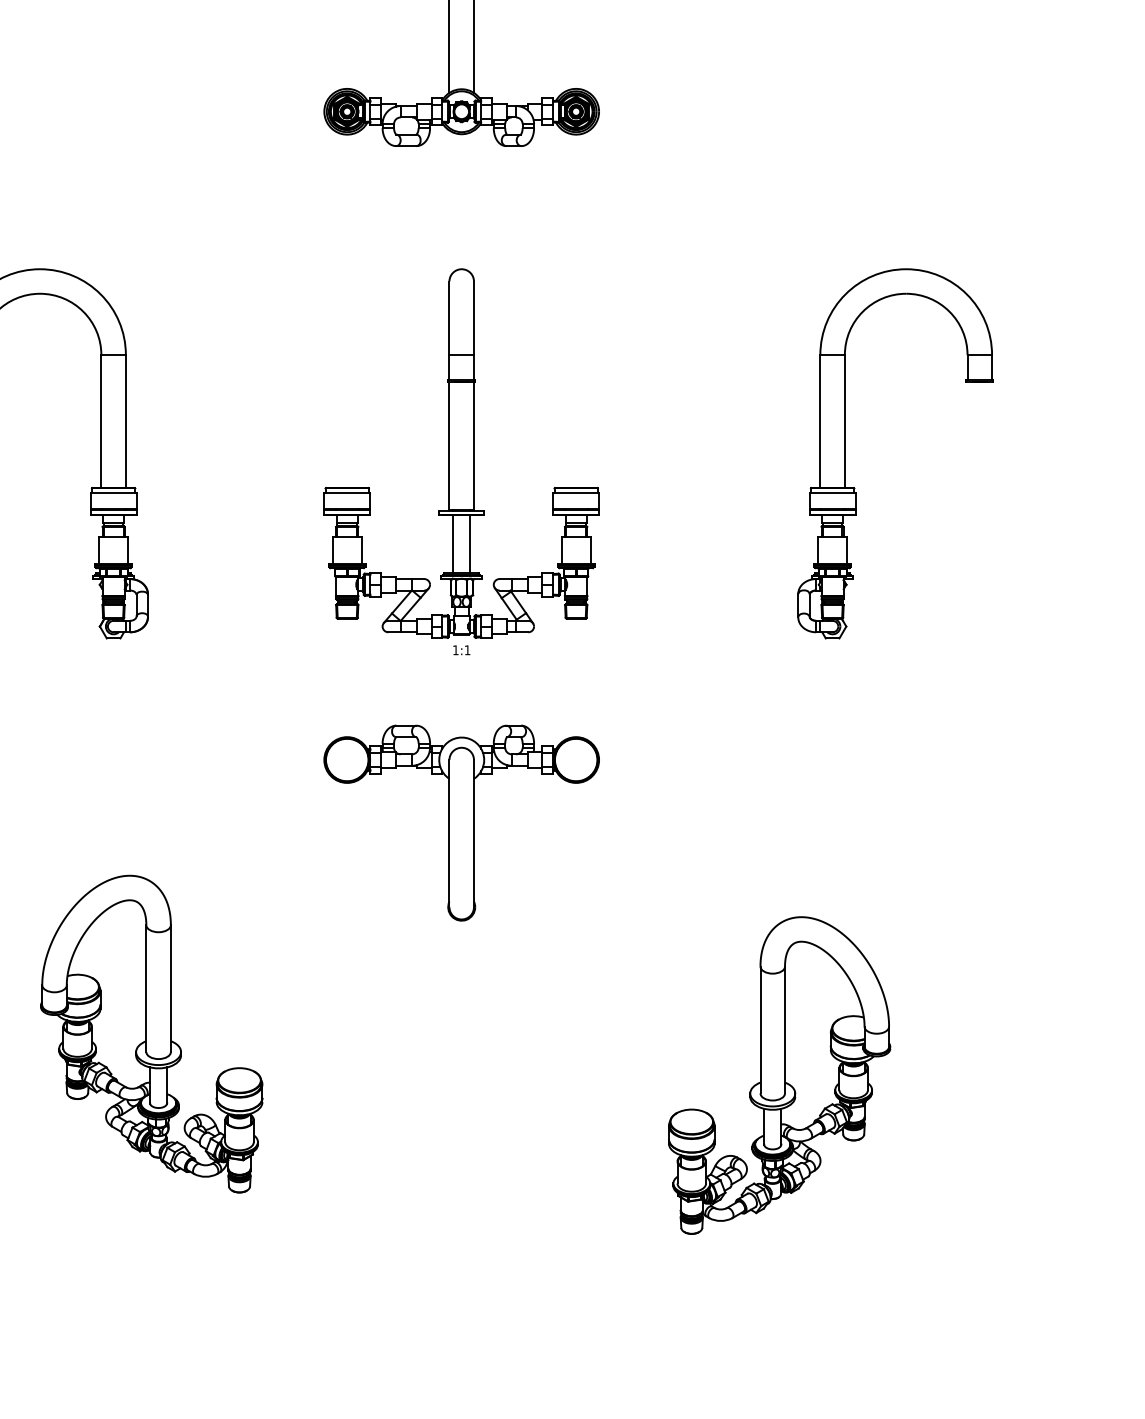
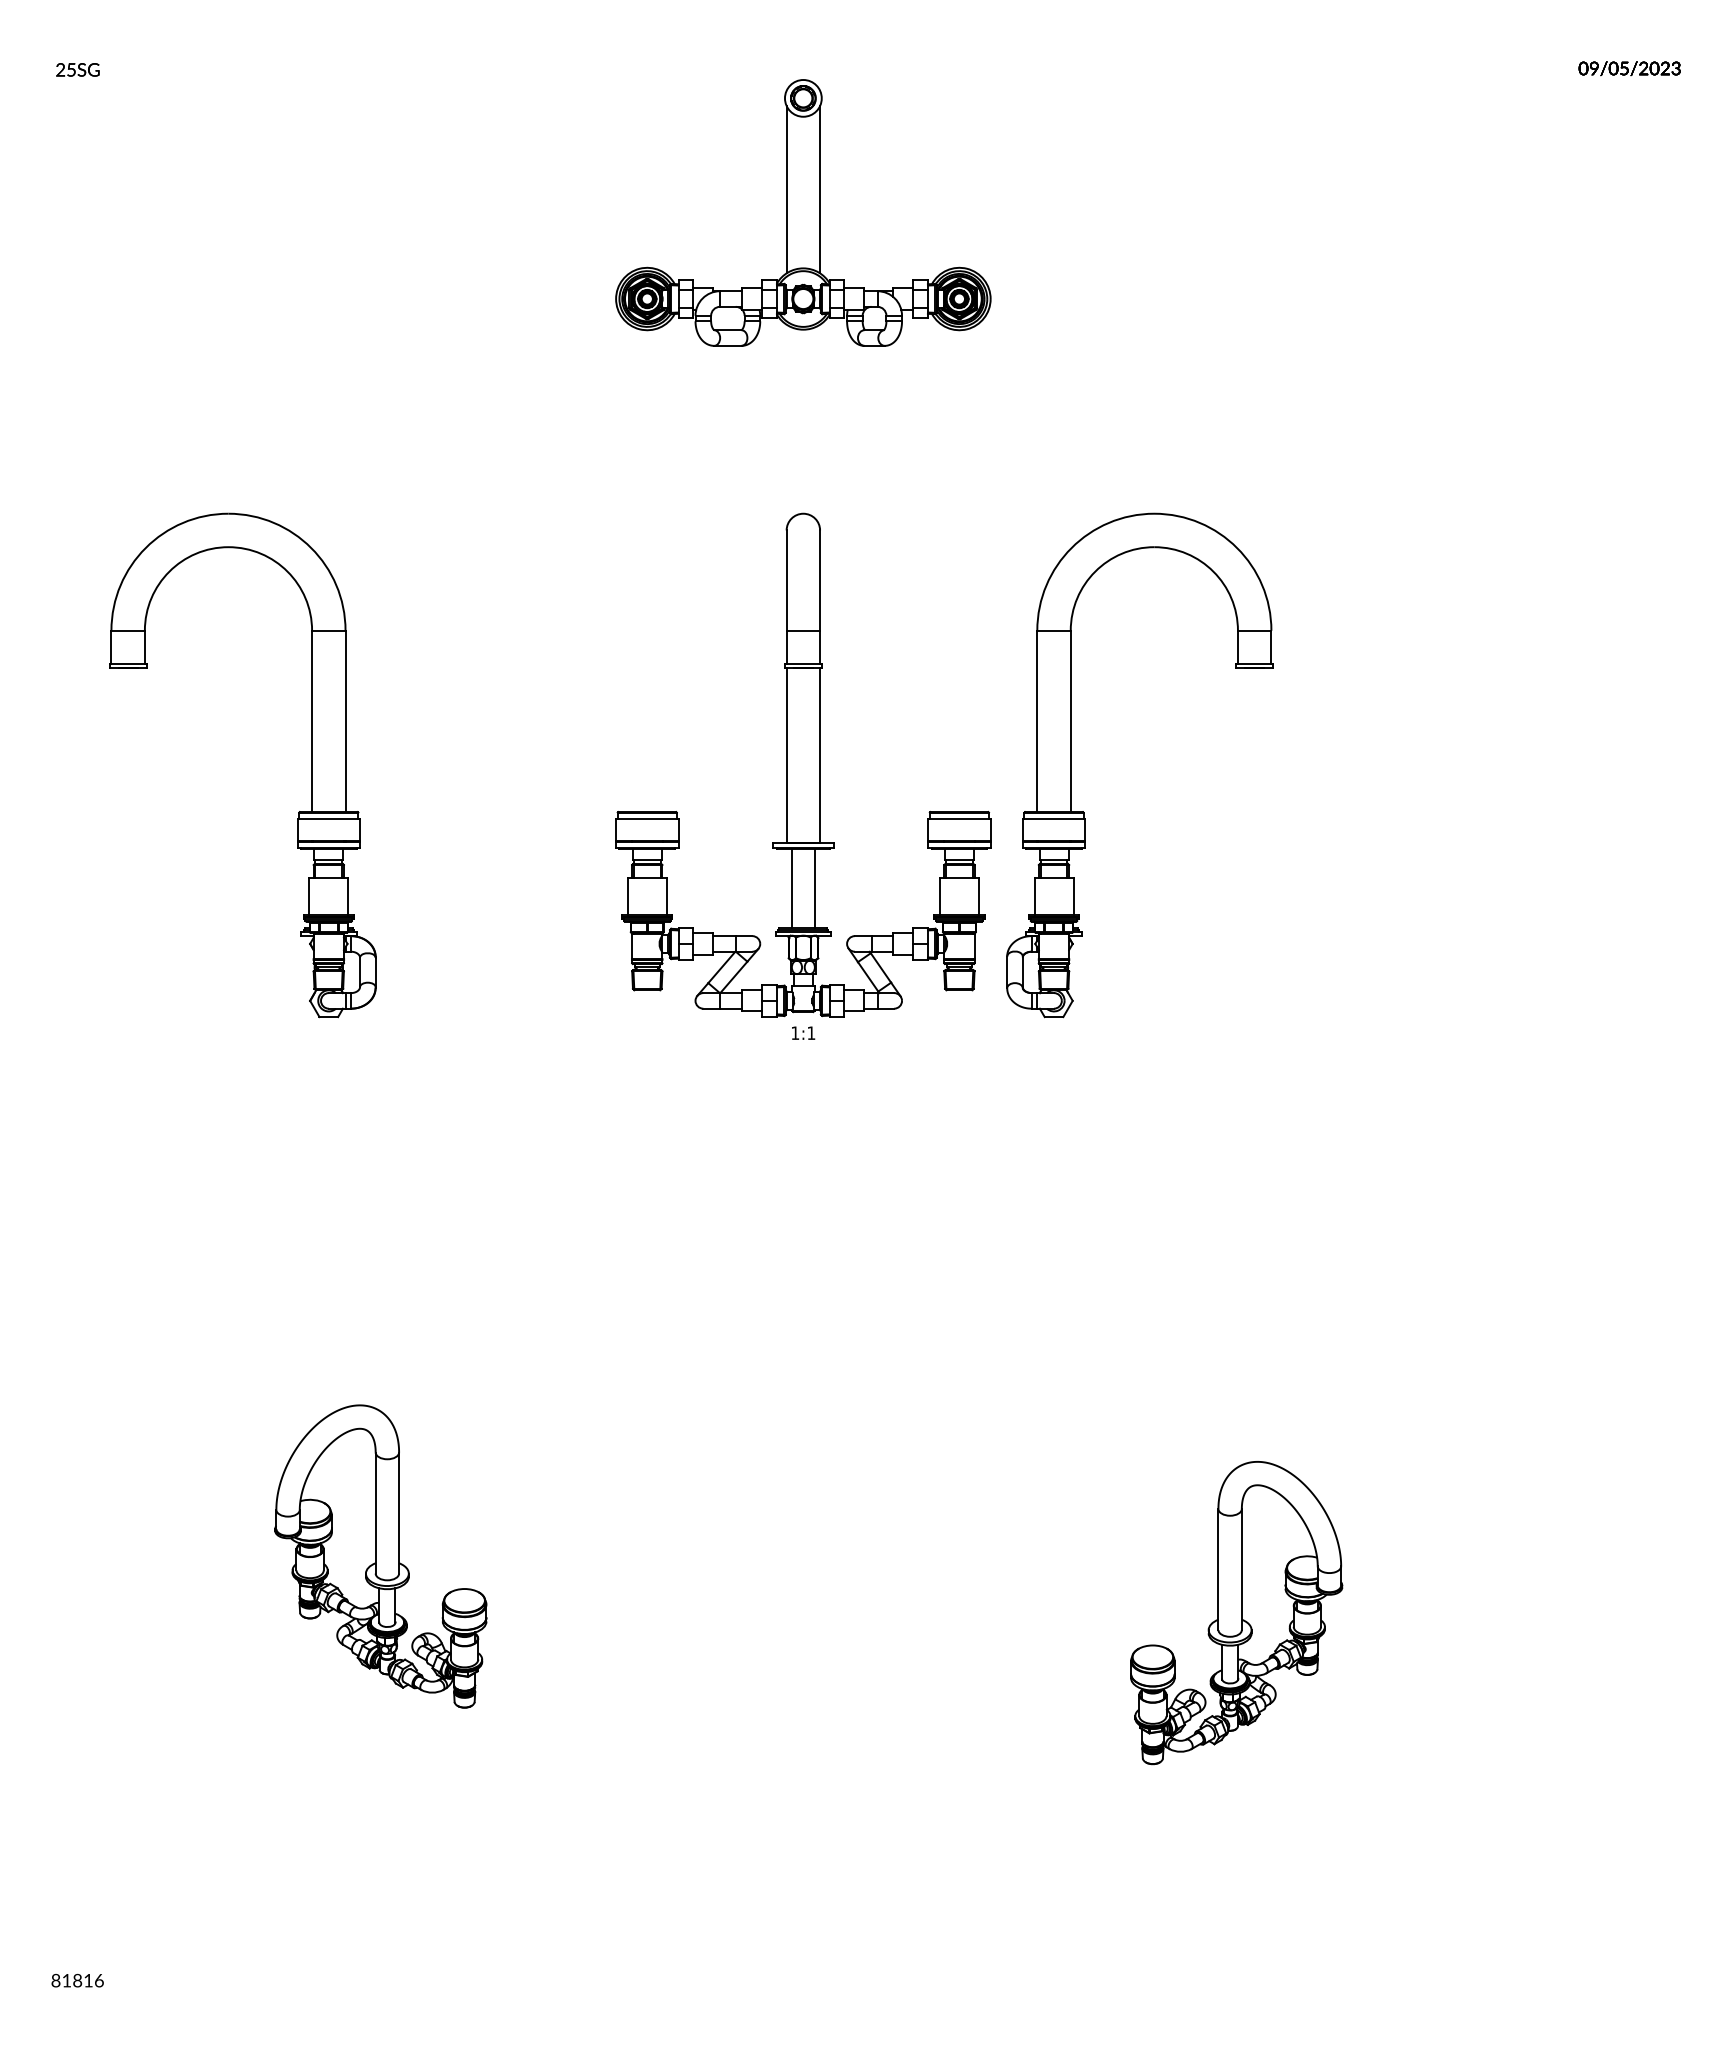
part: (845, 453) -> (1071, 765), moved
part: (461, 822) -> (803, 1268), removed
part: (151, 1034) -> (380, 1556), size x0.7
part: (779, 1075) -> (1236, 1612), size x0.7

